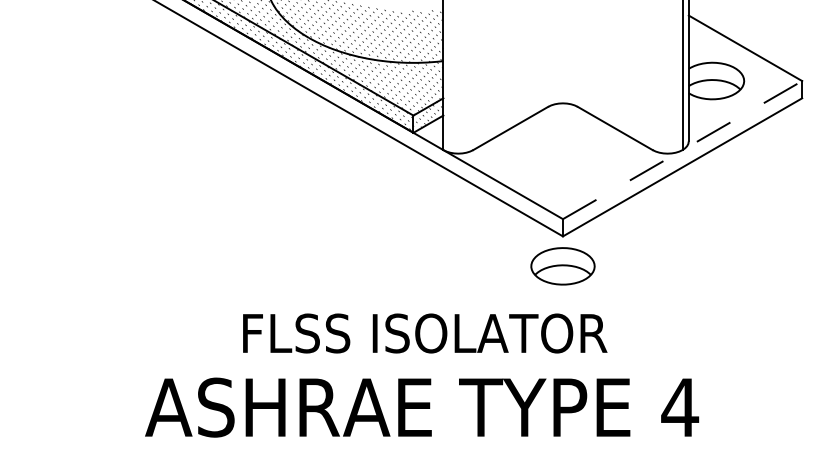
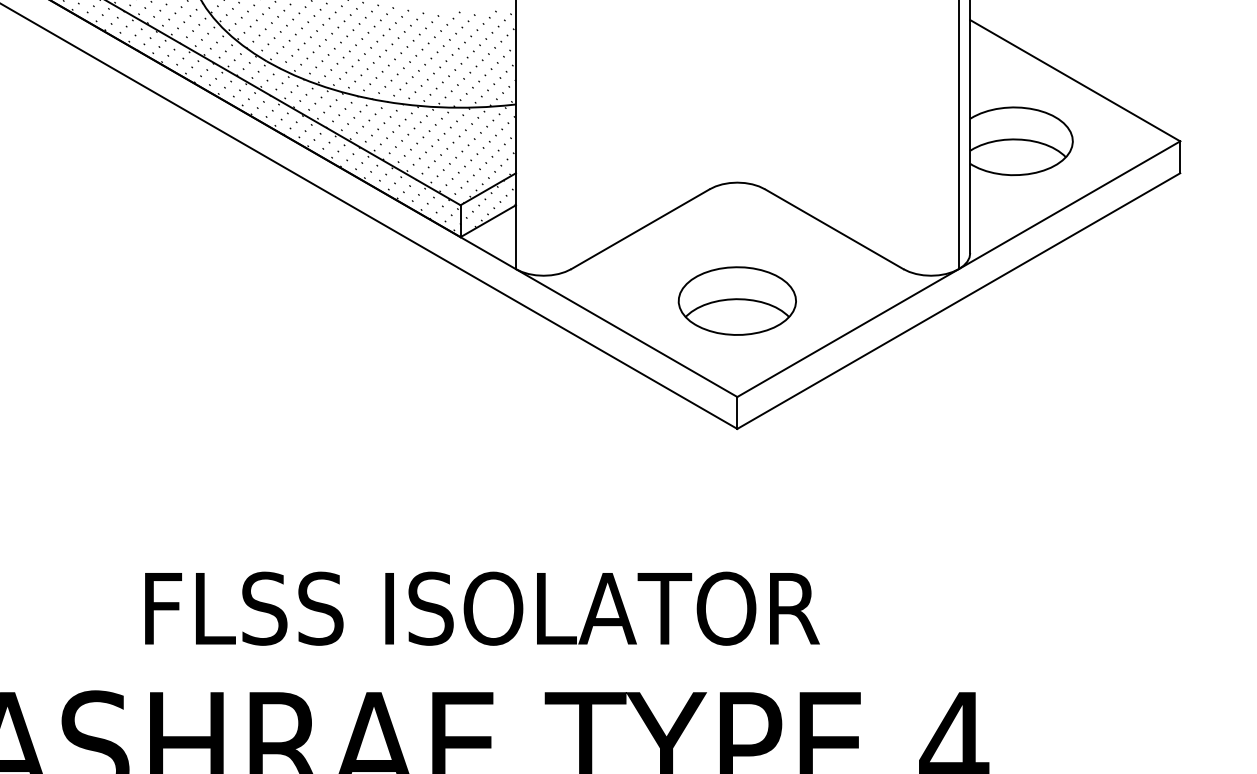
line: (683, 149) -> (960, 268), dashed -> solid
part: (562, 266) -> (736, 301), moved

